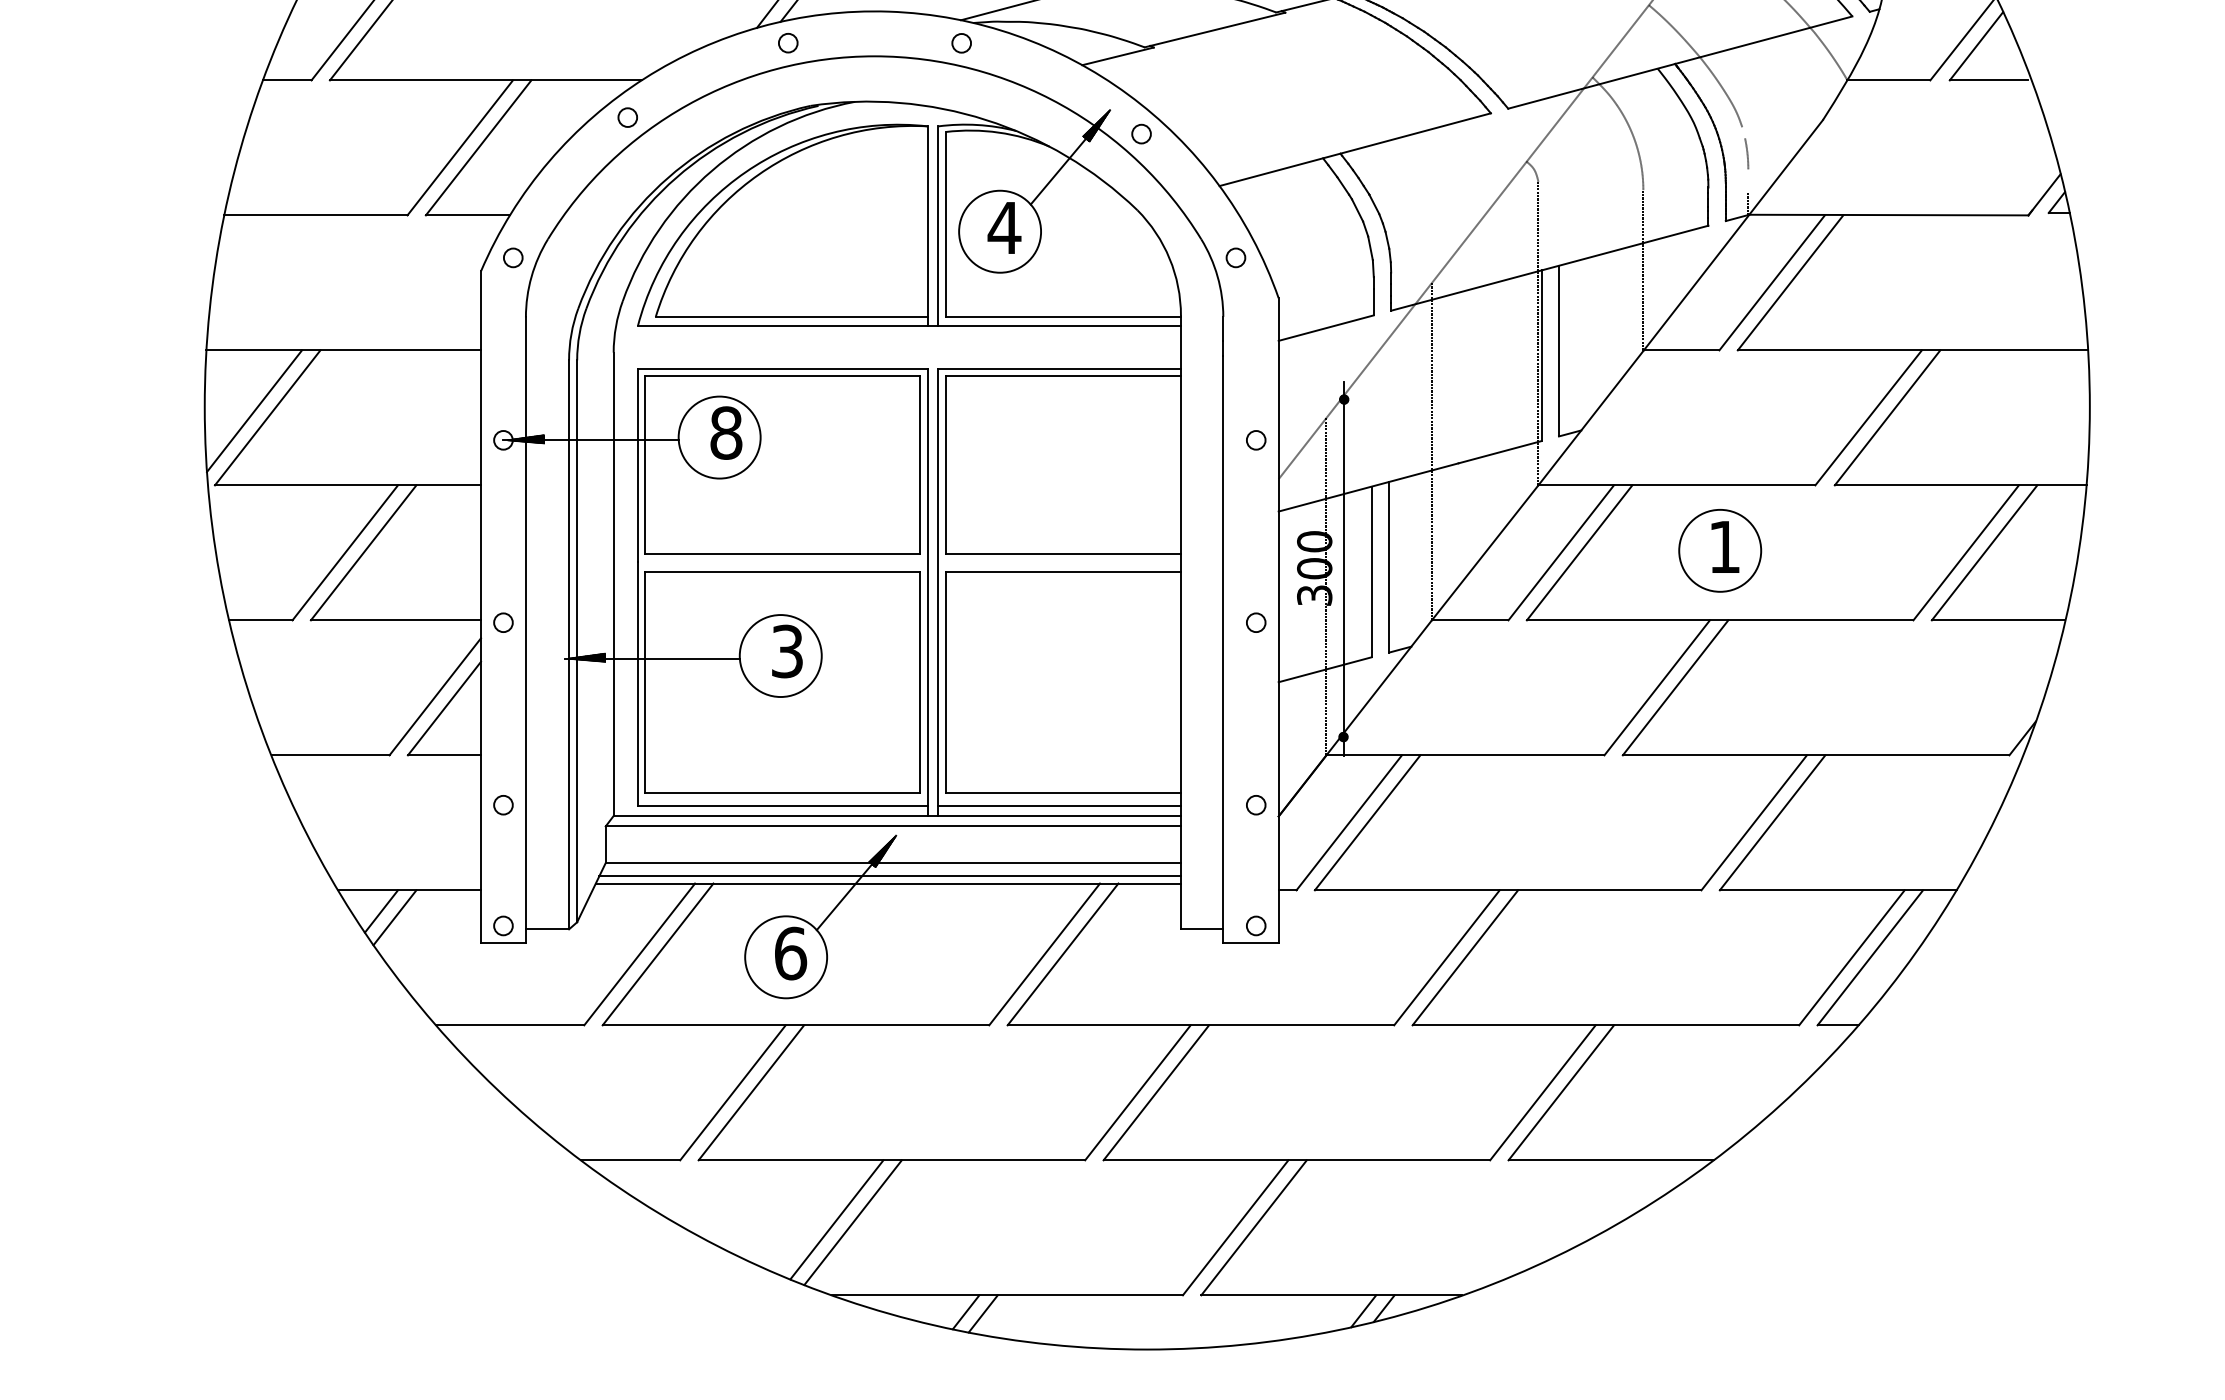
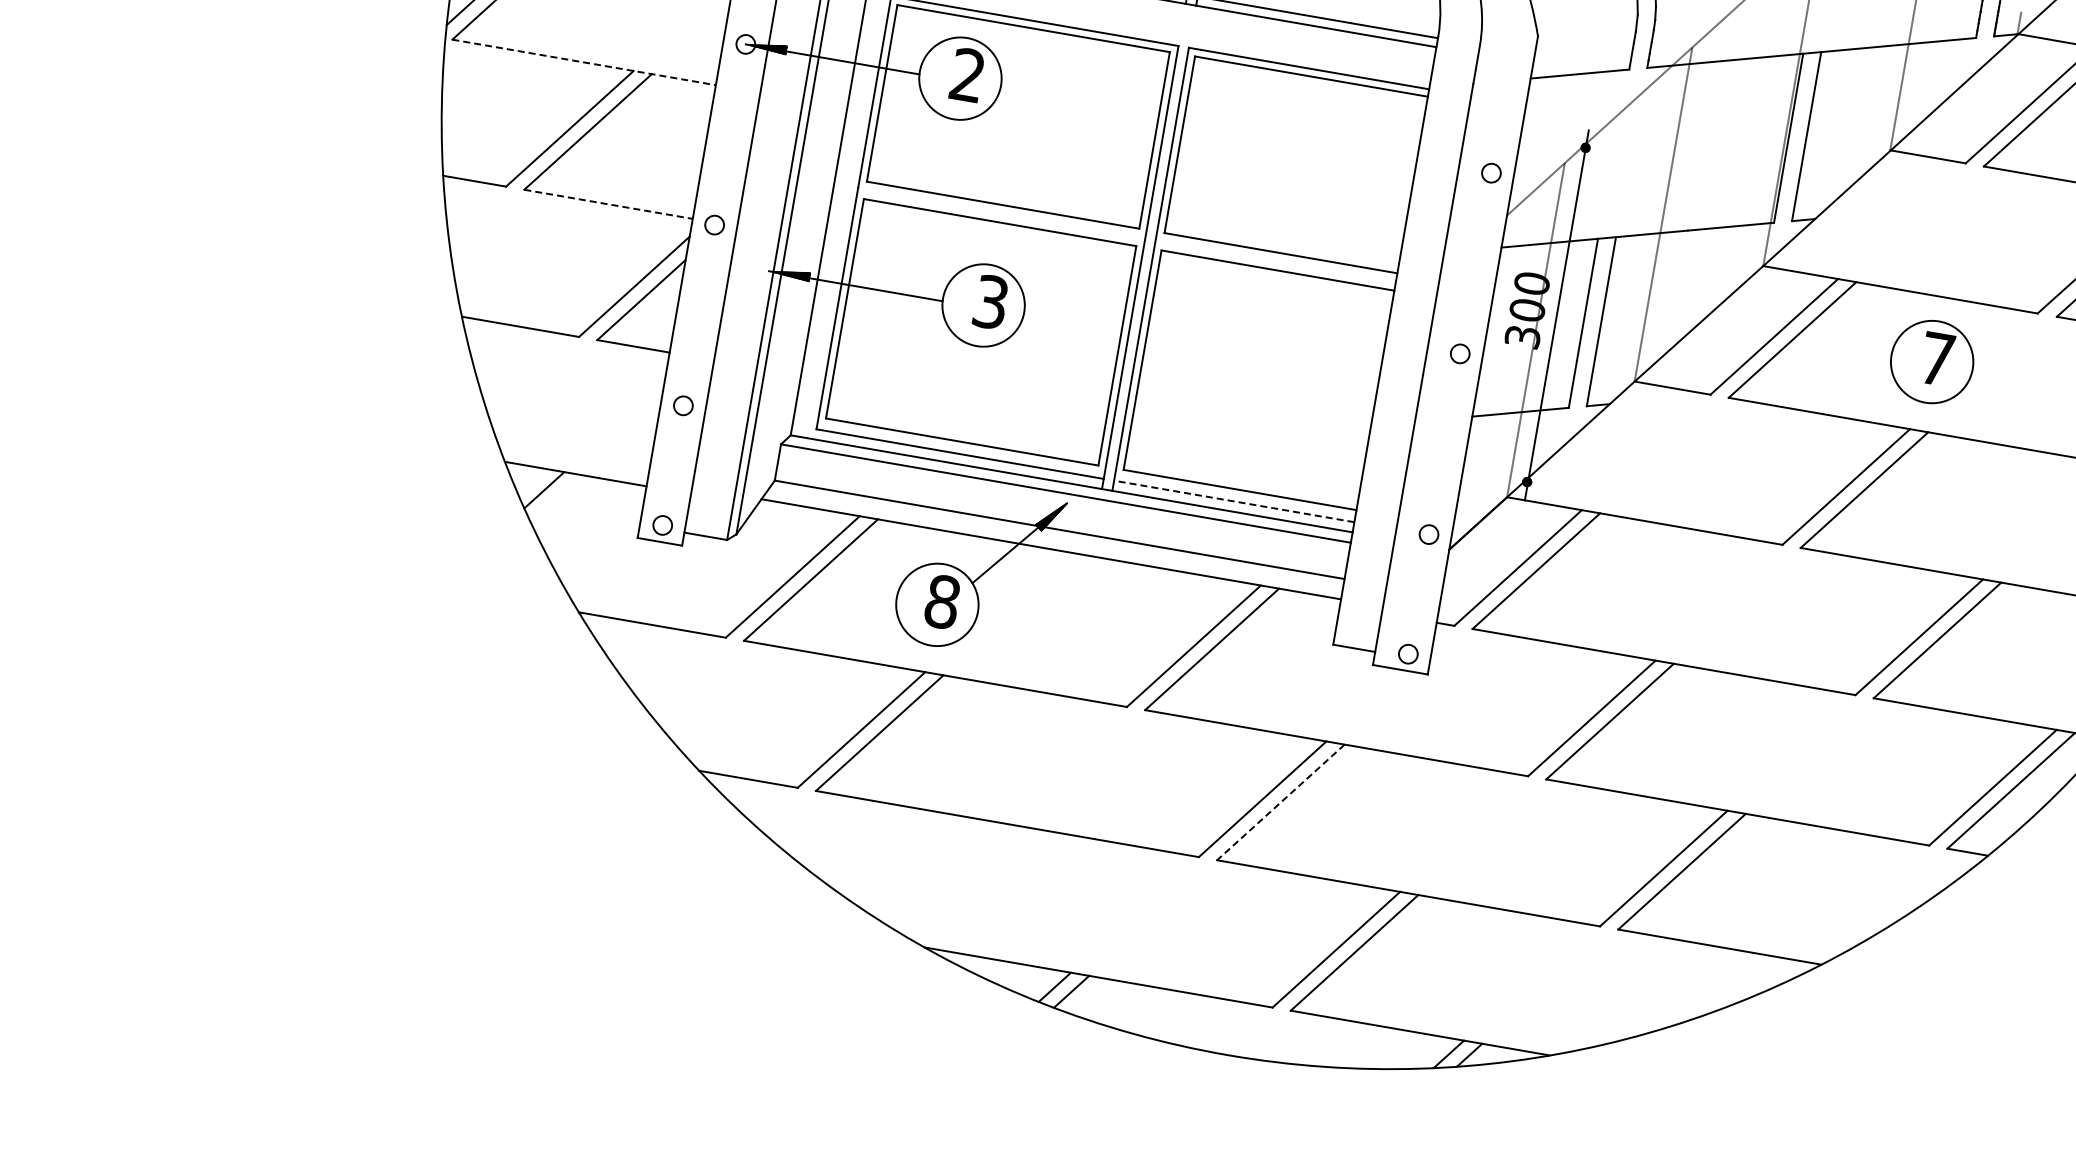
text: (726, 432) -> (968, 74), 8 -> 2
line: (348, 485) -> (584, 62), solid -> dashed
text: (1724, 546) -> (1937, 358), 1 -> 7
line: (396, 620) -> (609, 204), solid -> dashed
line: (1059, 805) -> (1234, 501), solid -> dashed
line: (889, 876) -> (1053, 542), removed
line: (394, 917) -> (556, 498), removed
text: (790, 953) -> (942, 601), 6 -> 8
line: (1156, 1092) -> (1281, 802), solid -> dashed
line: (836, 1219) -> (942, 873), removed
line: (852, 1222) -> (957, 878), removed

